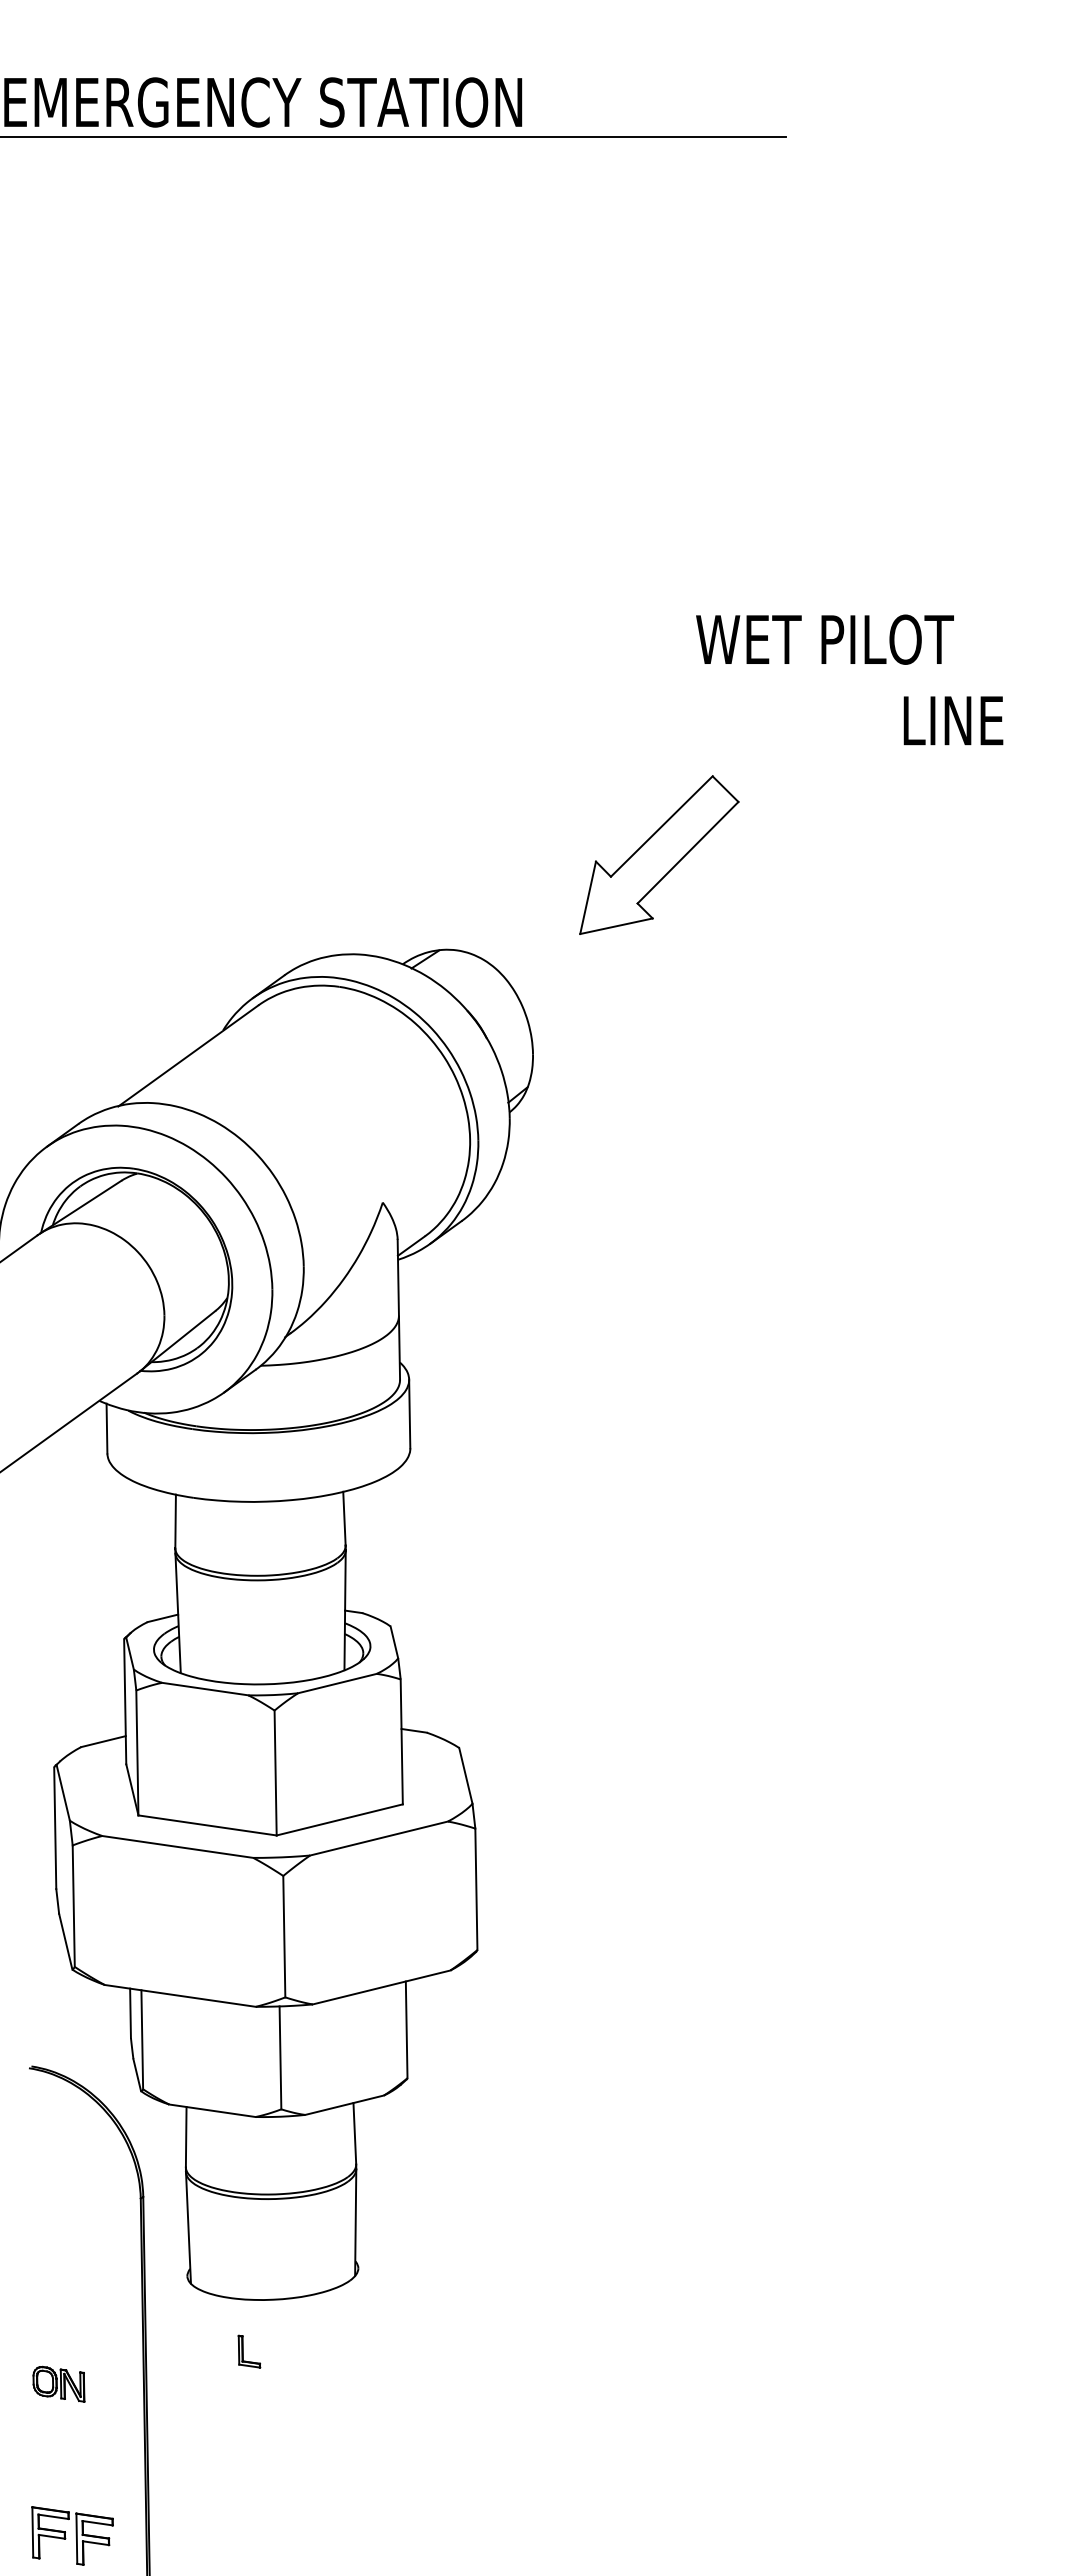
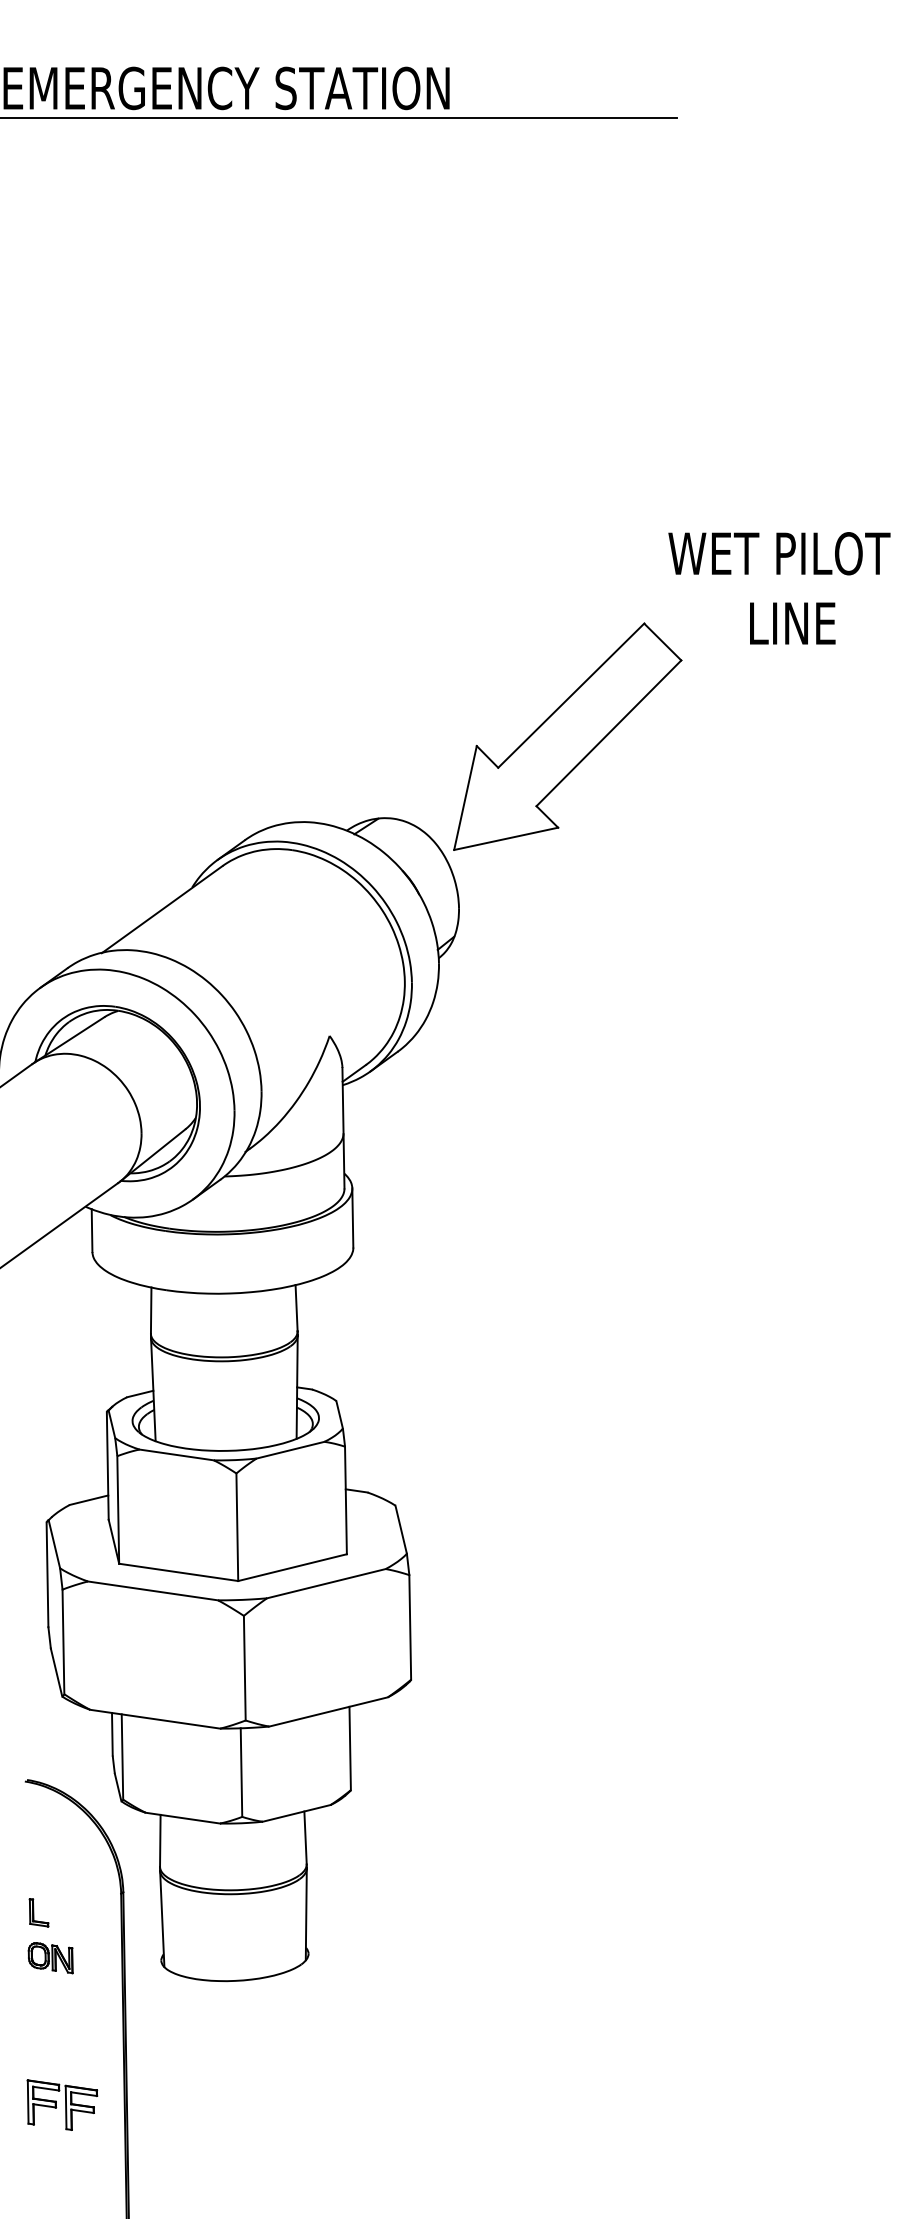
text: (824, 639) -> (778, 553), moved
text: (953, 720) -> (792, 623), moved
part: (659, 854) -> (567, 736), size x1.67
part: (249, 2351) -> (39, 1912), moved
part: (58, 2383) -> (50, 1957), moved
part: (72, 2535) -> (62, 2104), moved

